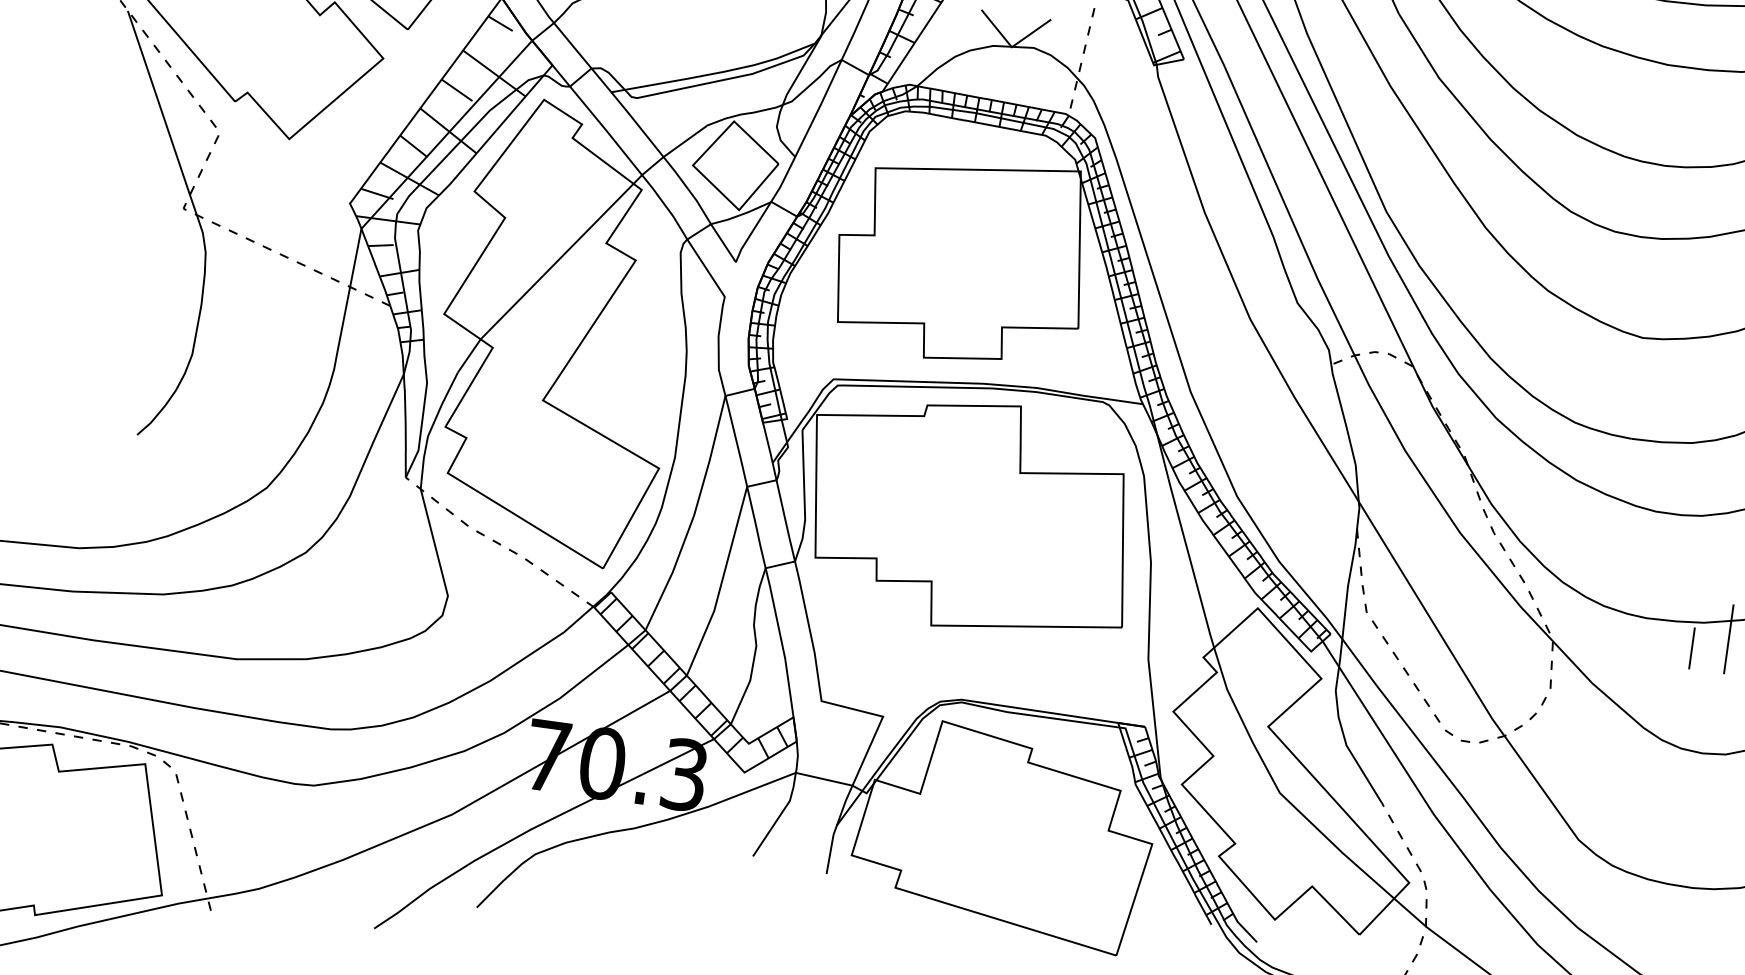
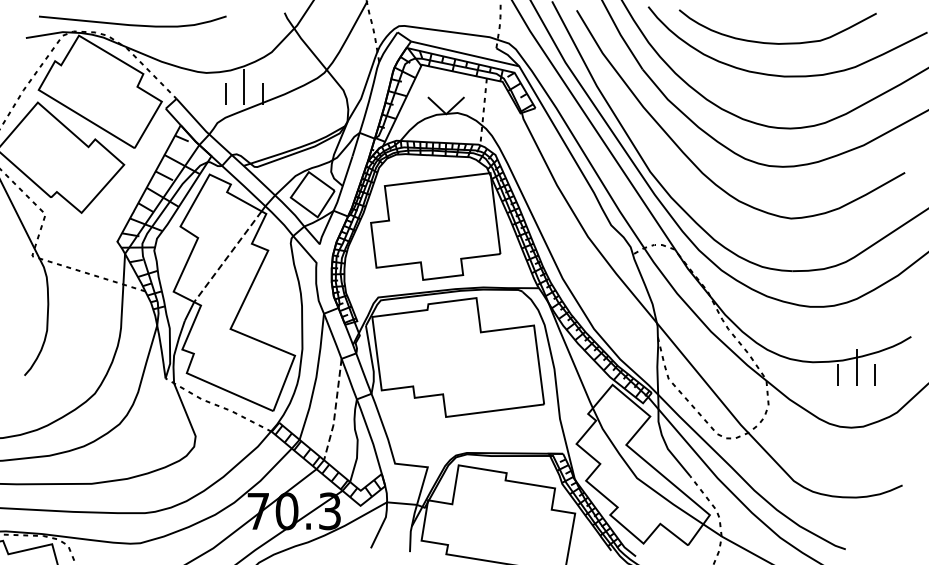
line: (556, 262) -> (227, 257), solid -> dashed
line: (721, 585) -> (335, 411), solid -> dashed

